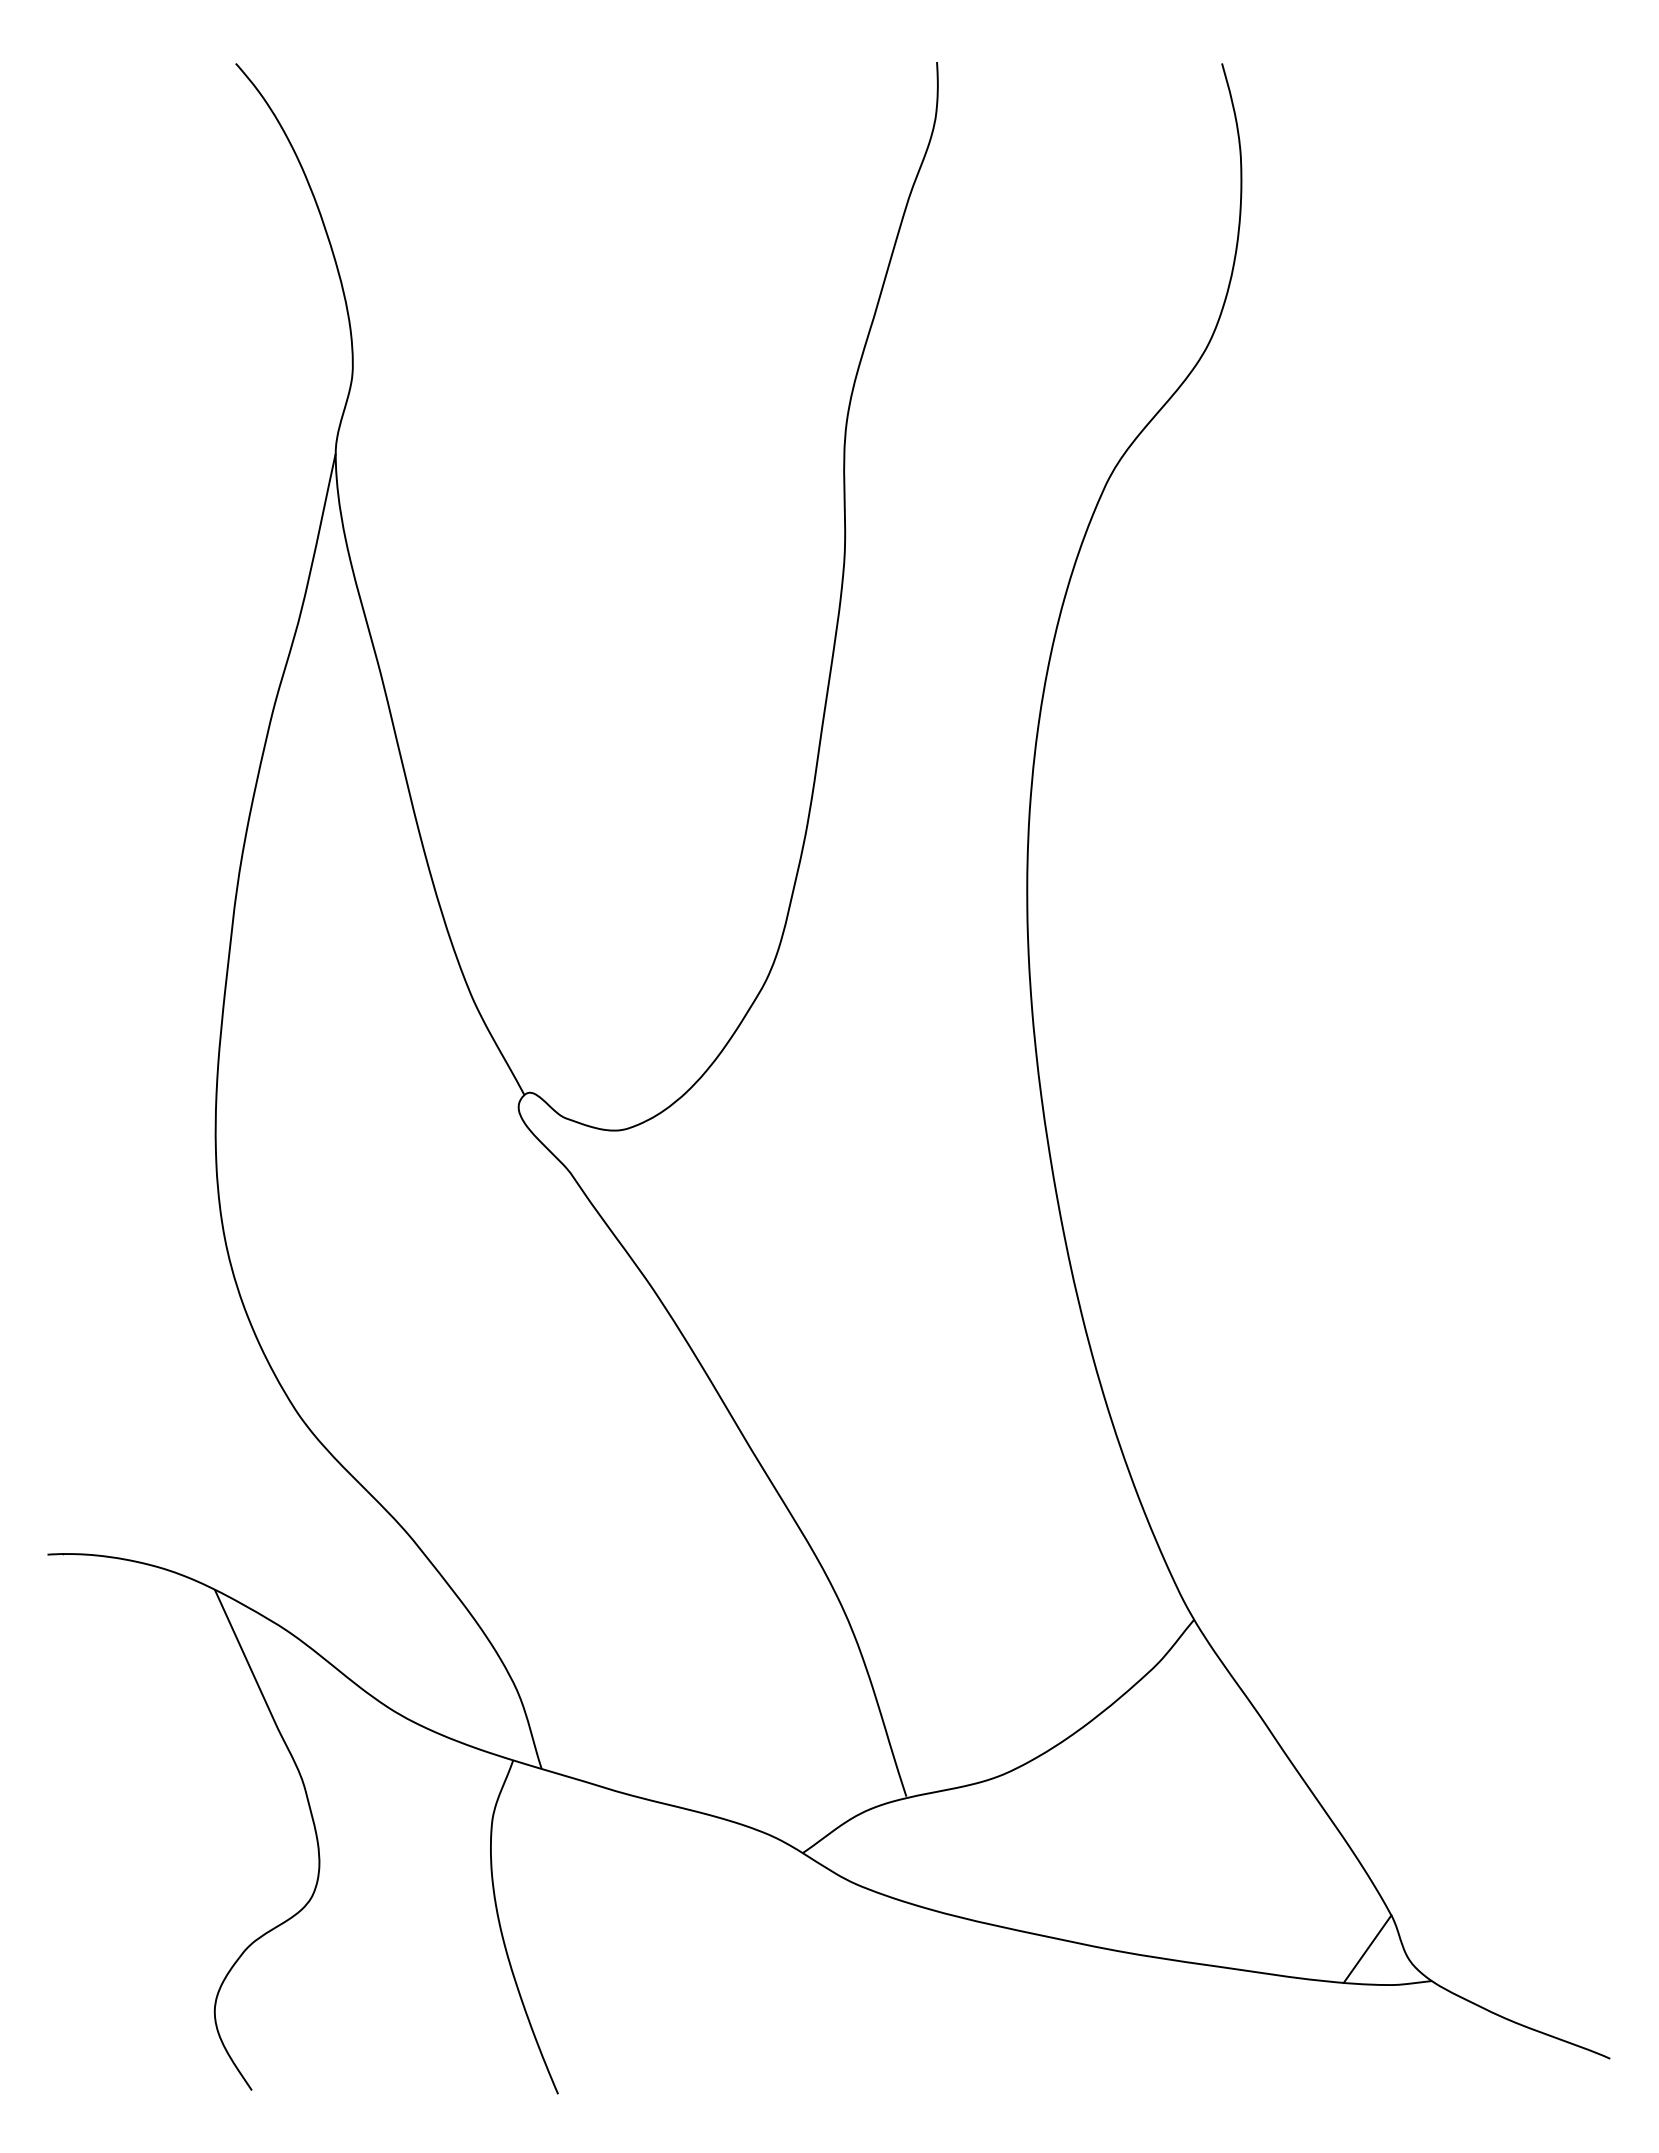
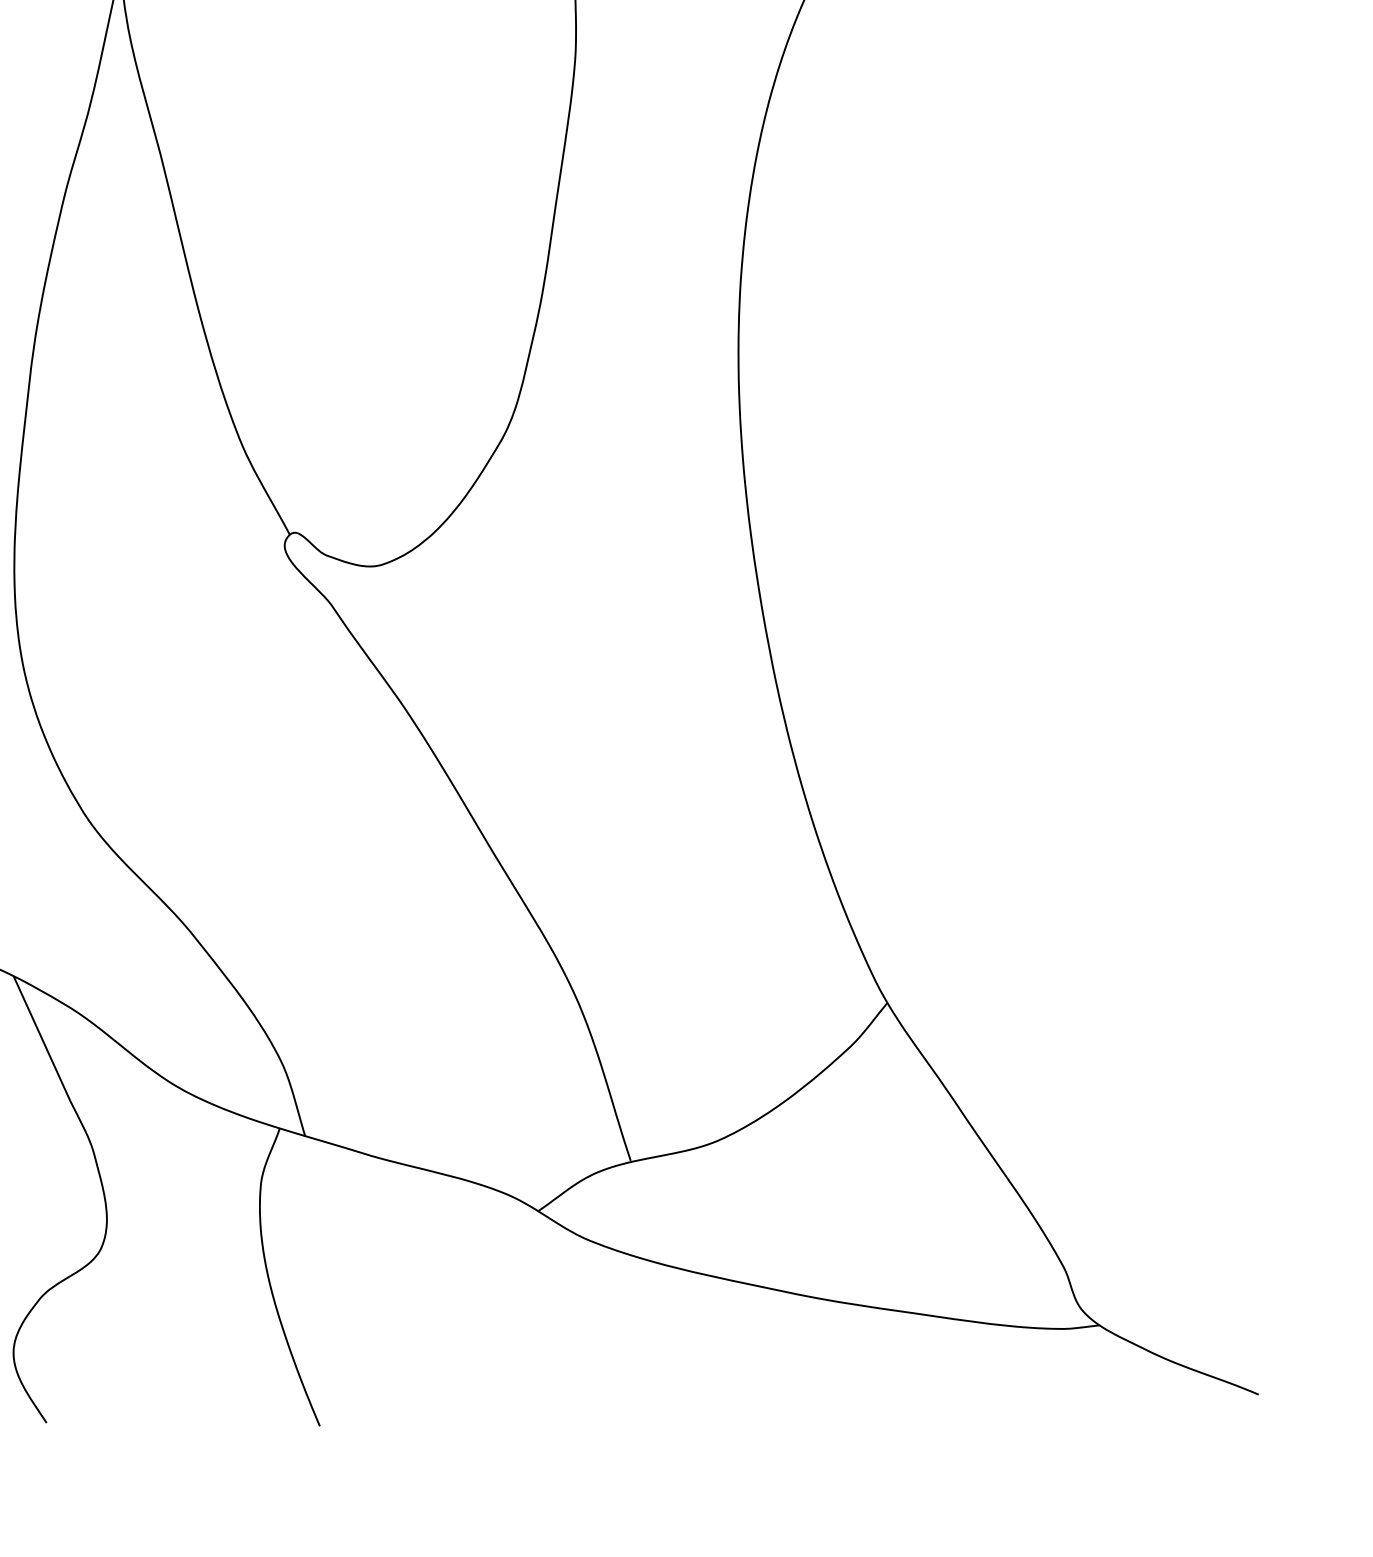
line: (1367, 1948) -> (1042, 1296), removed

